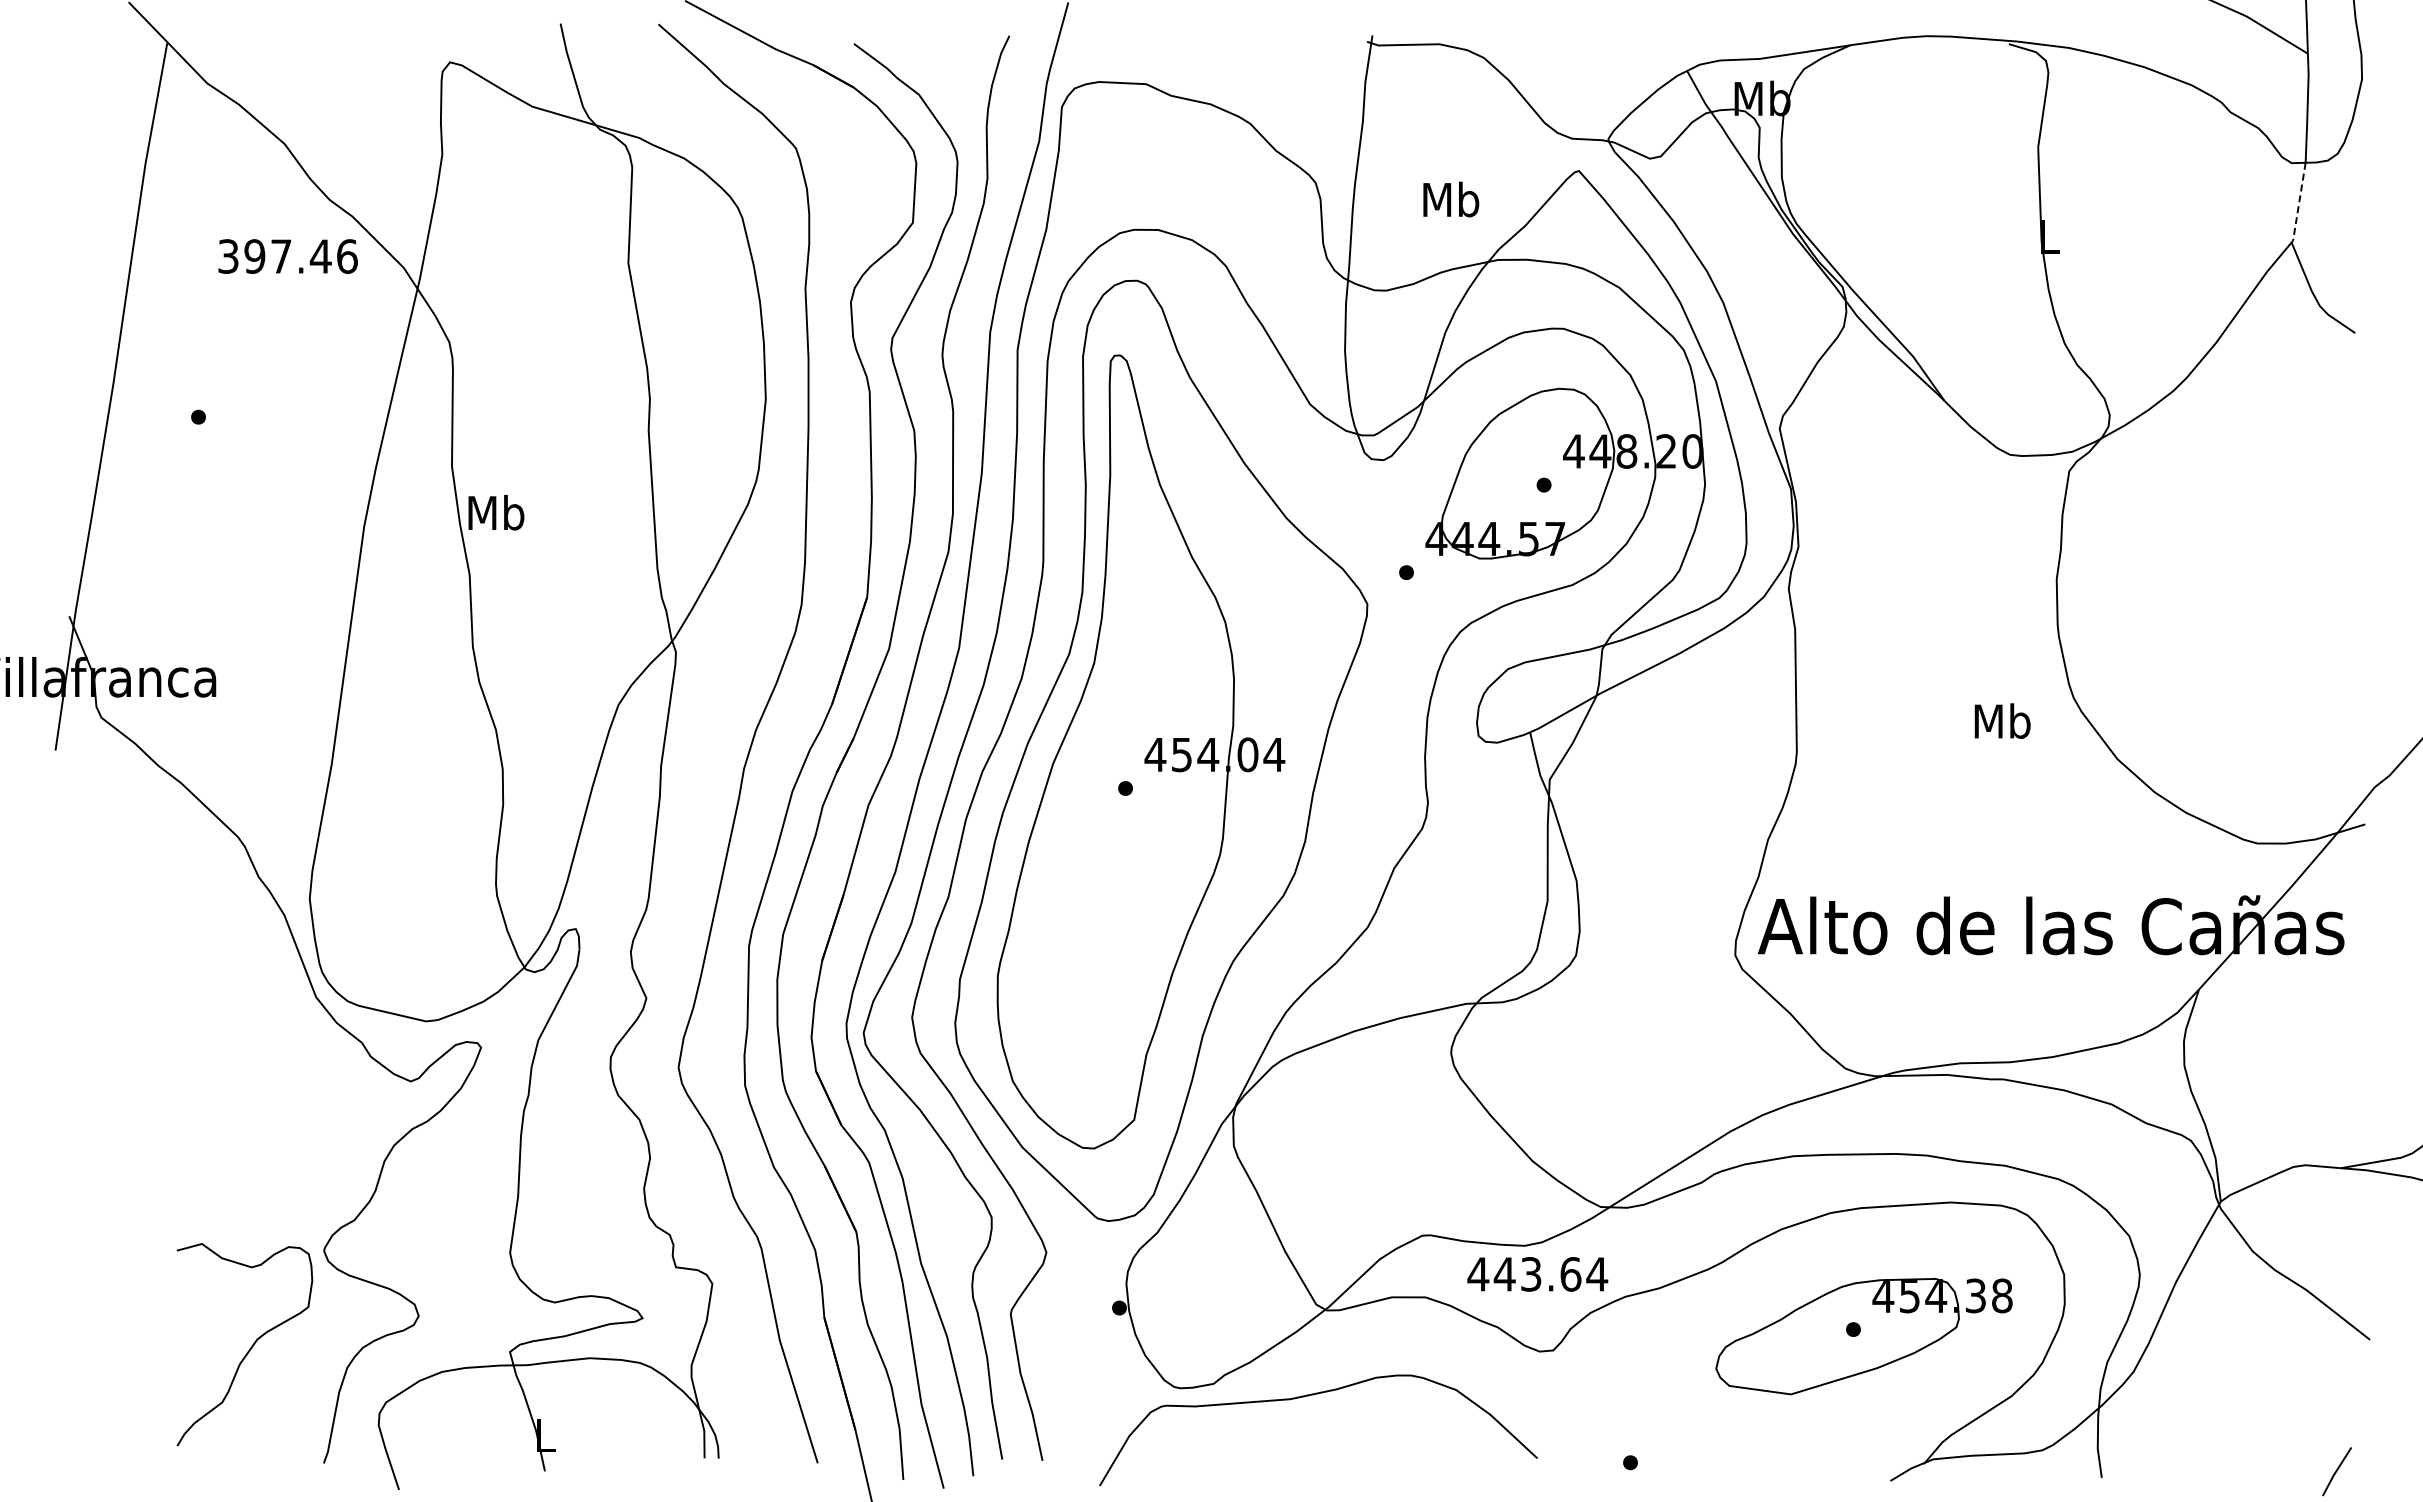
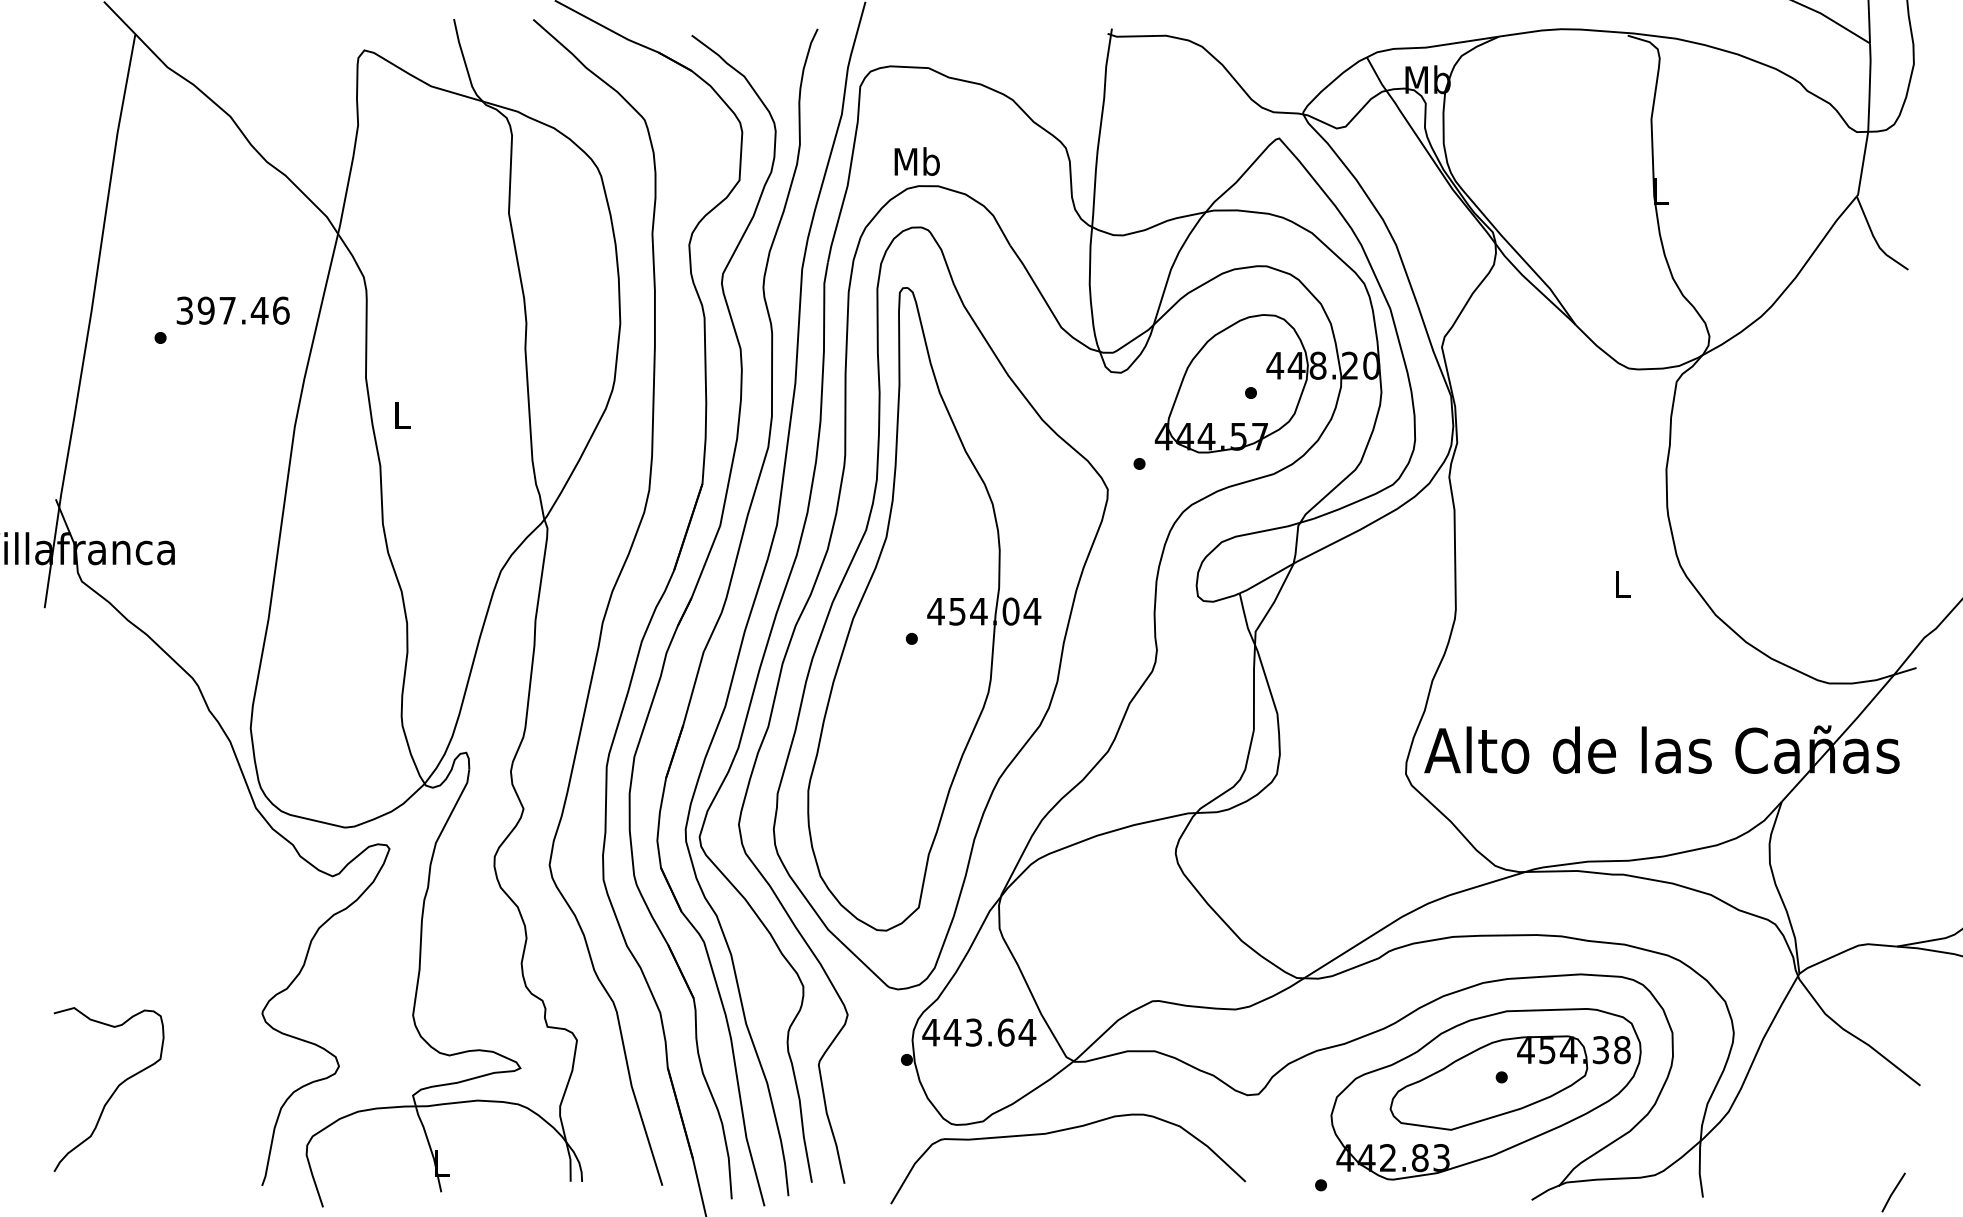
text: (1451, 199) -> (917, 161), moved
line: (2298, 204) -> (1862, 165), dashed -> solid
text: (287, 256) -> (232, 310), moved
text: (496, 512) -> (402, 415), Mb -> L
text: (2002, 720) -> (1622, 583), Mb -> L
text: (1537, 1274) -> (979, 1032), moved
curve: (249, 1348) -> (112, 1092), moved
part: (1833, 1350) -> (1485, 1094), added

